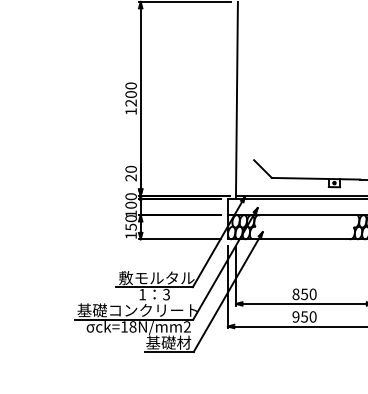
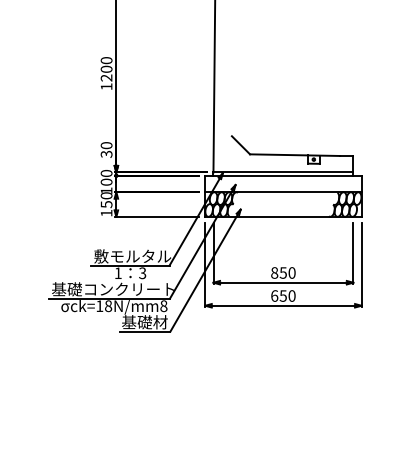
text: (131, 177) -> (106, 153), 20 -> 30
text: (295, 316) -> (274, 295), 950 -> 650
text: (186, 327) -> (163, 306), ck=18N/mm2 -> ck=18N/mm8

